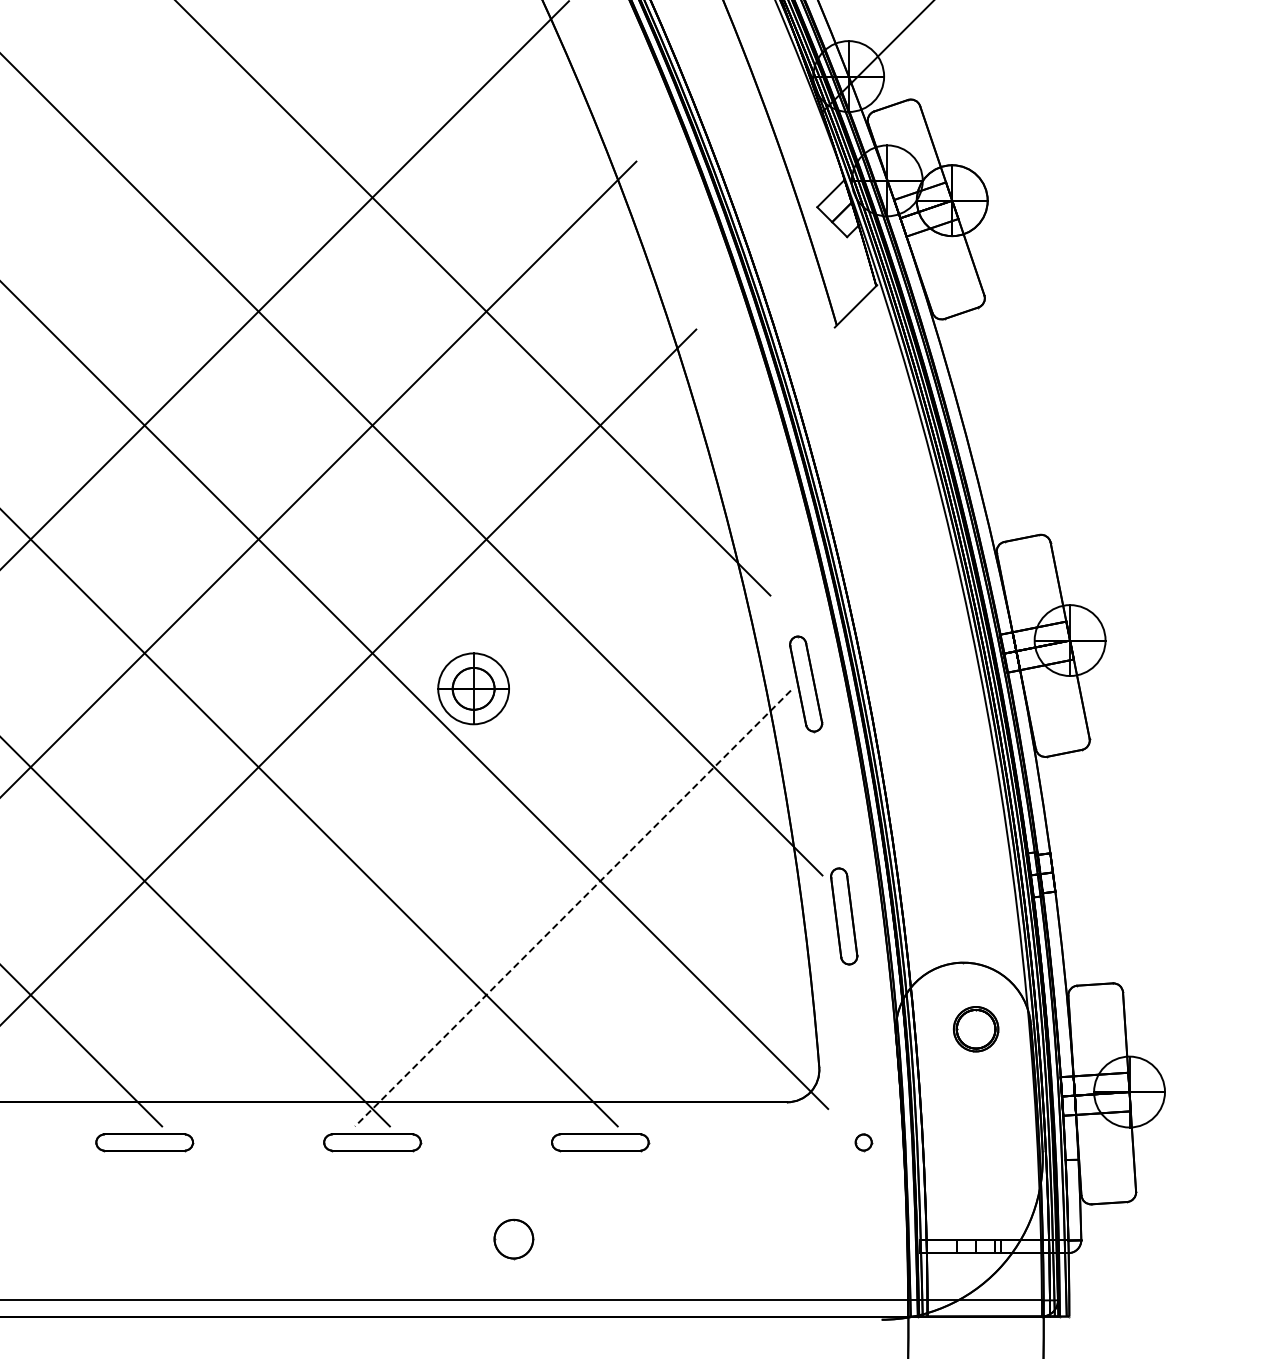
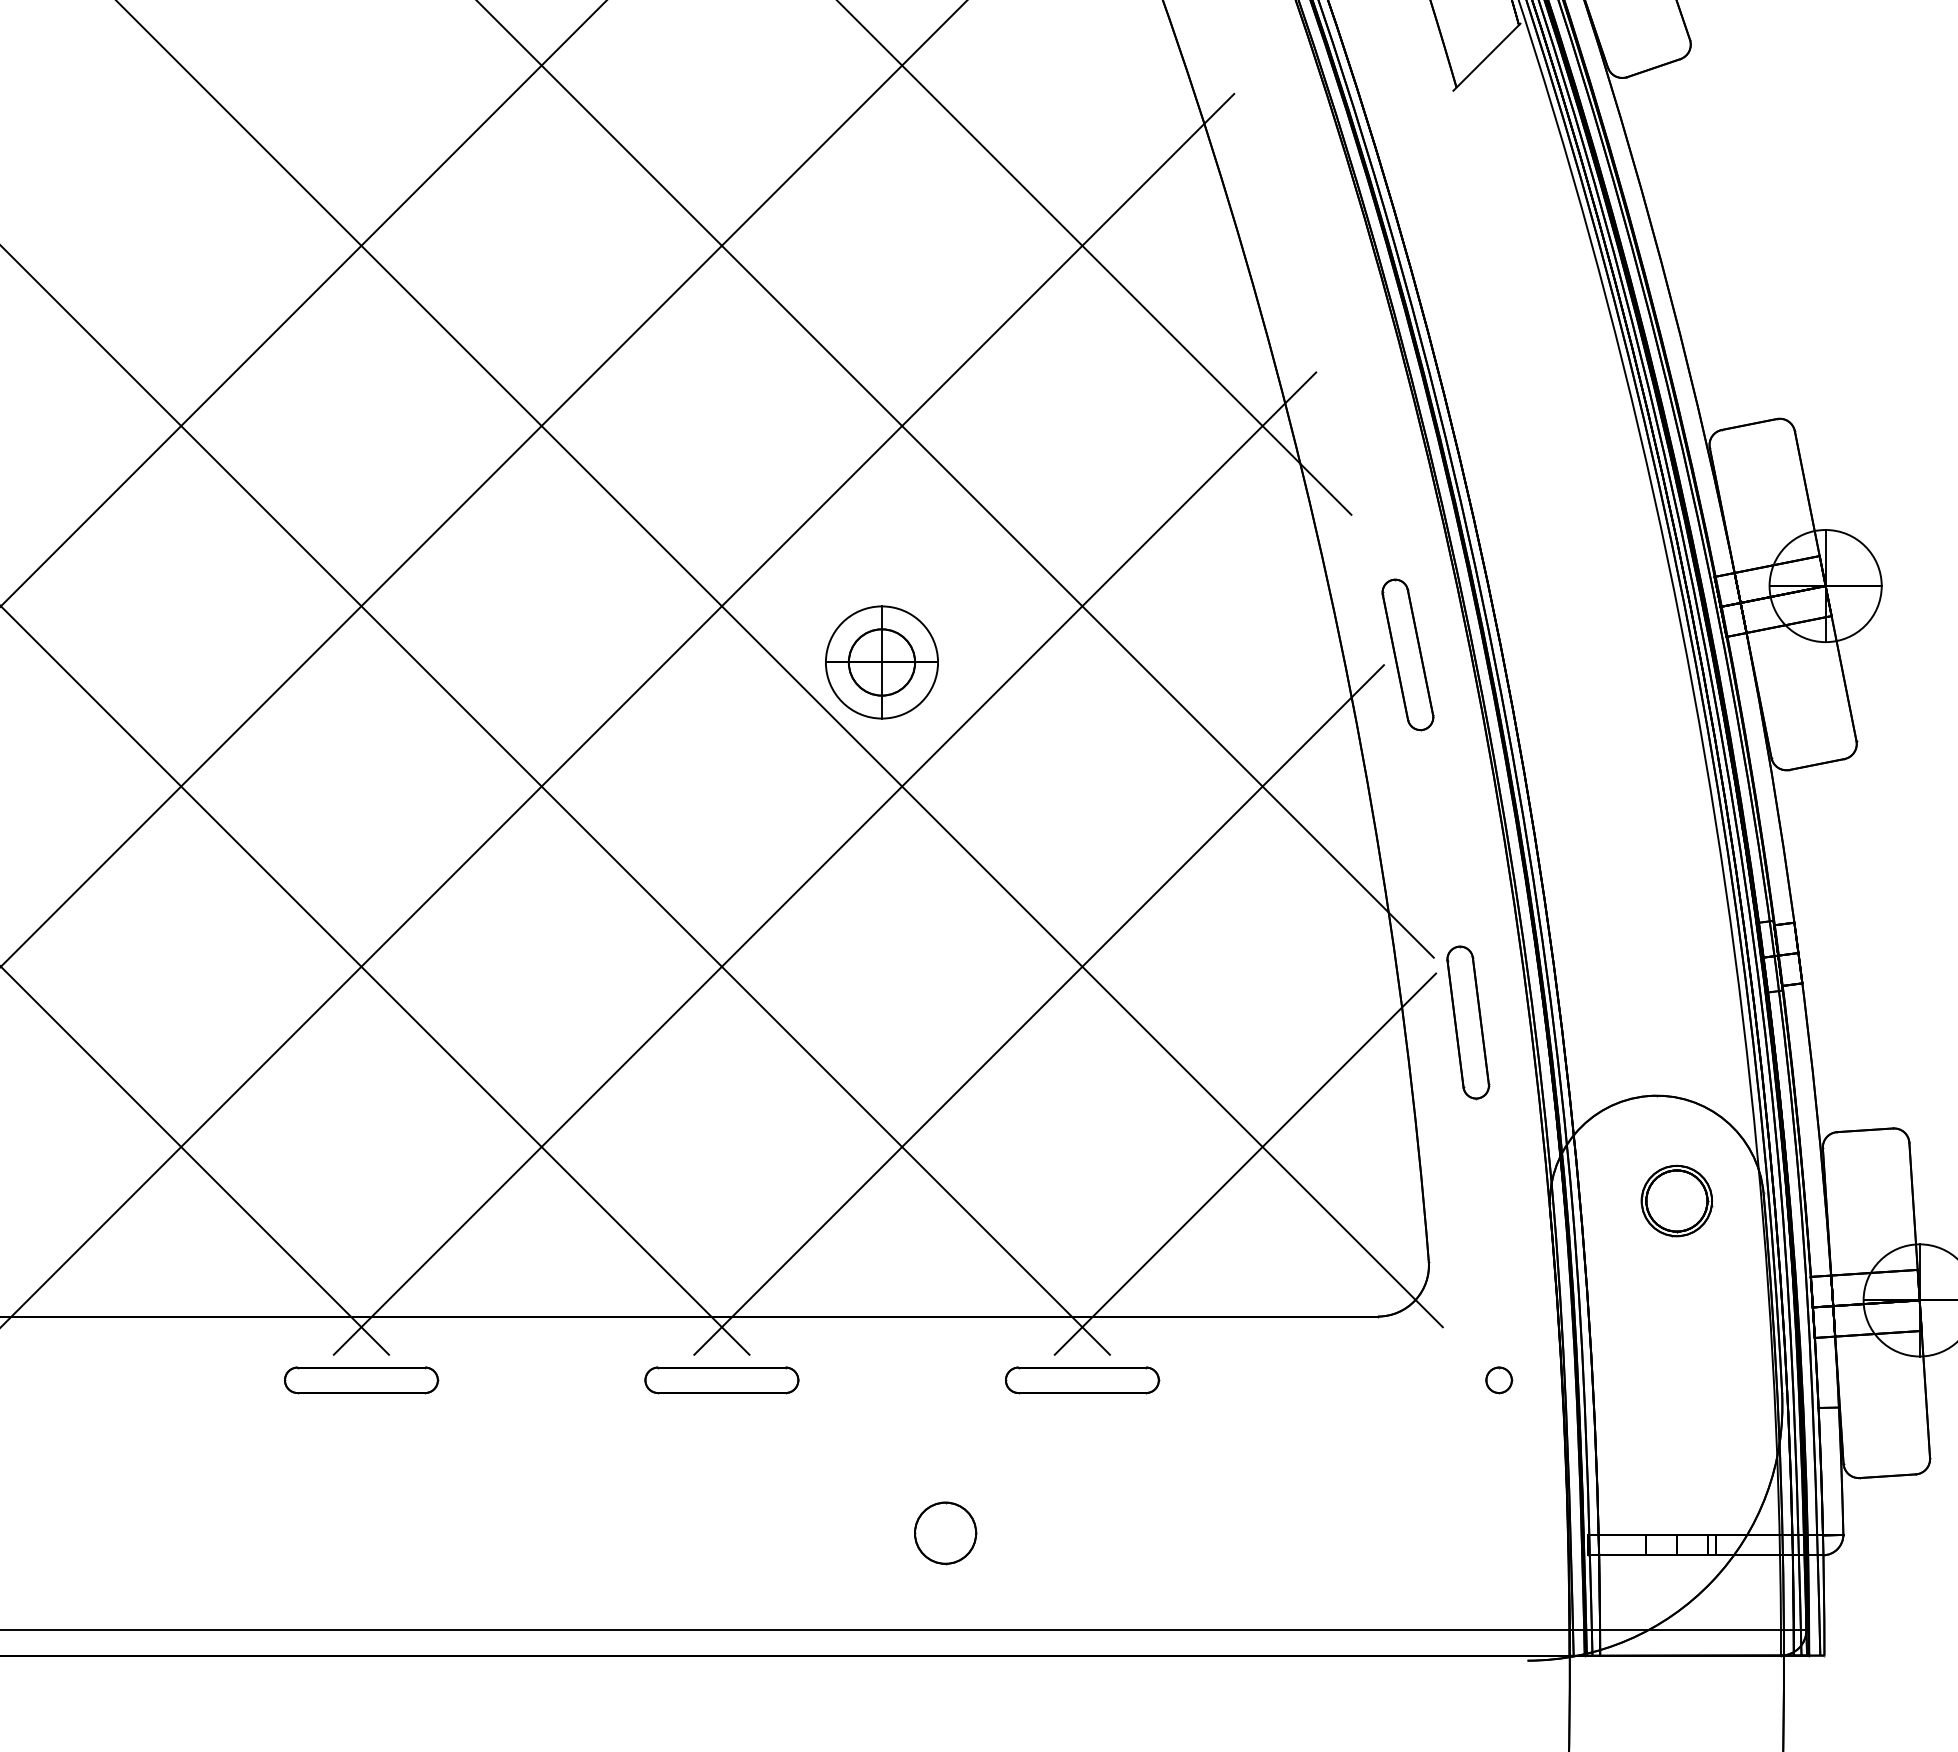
line: (437, 815) -> (824, 862), added
line: (572, 908) -> (1038, 1009), dashed -> solid
line: (702, 1005) -> (1244, 1163), added

